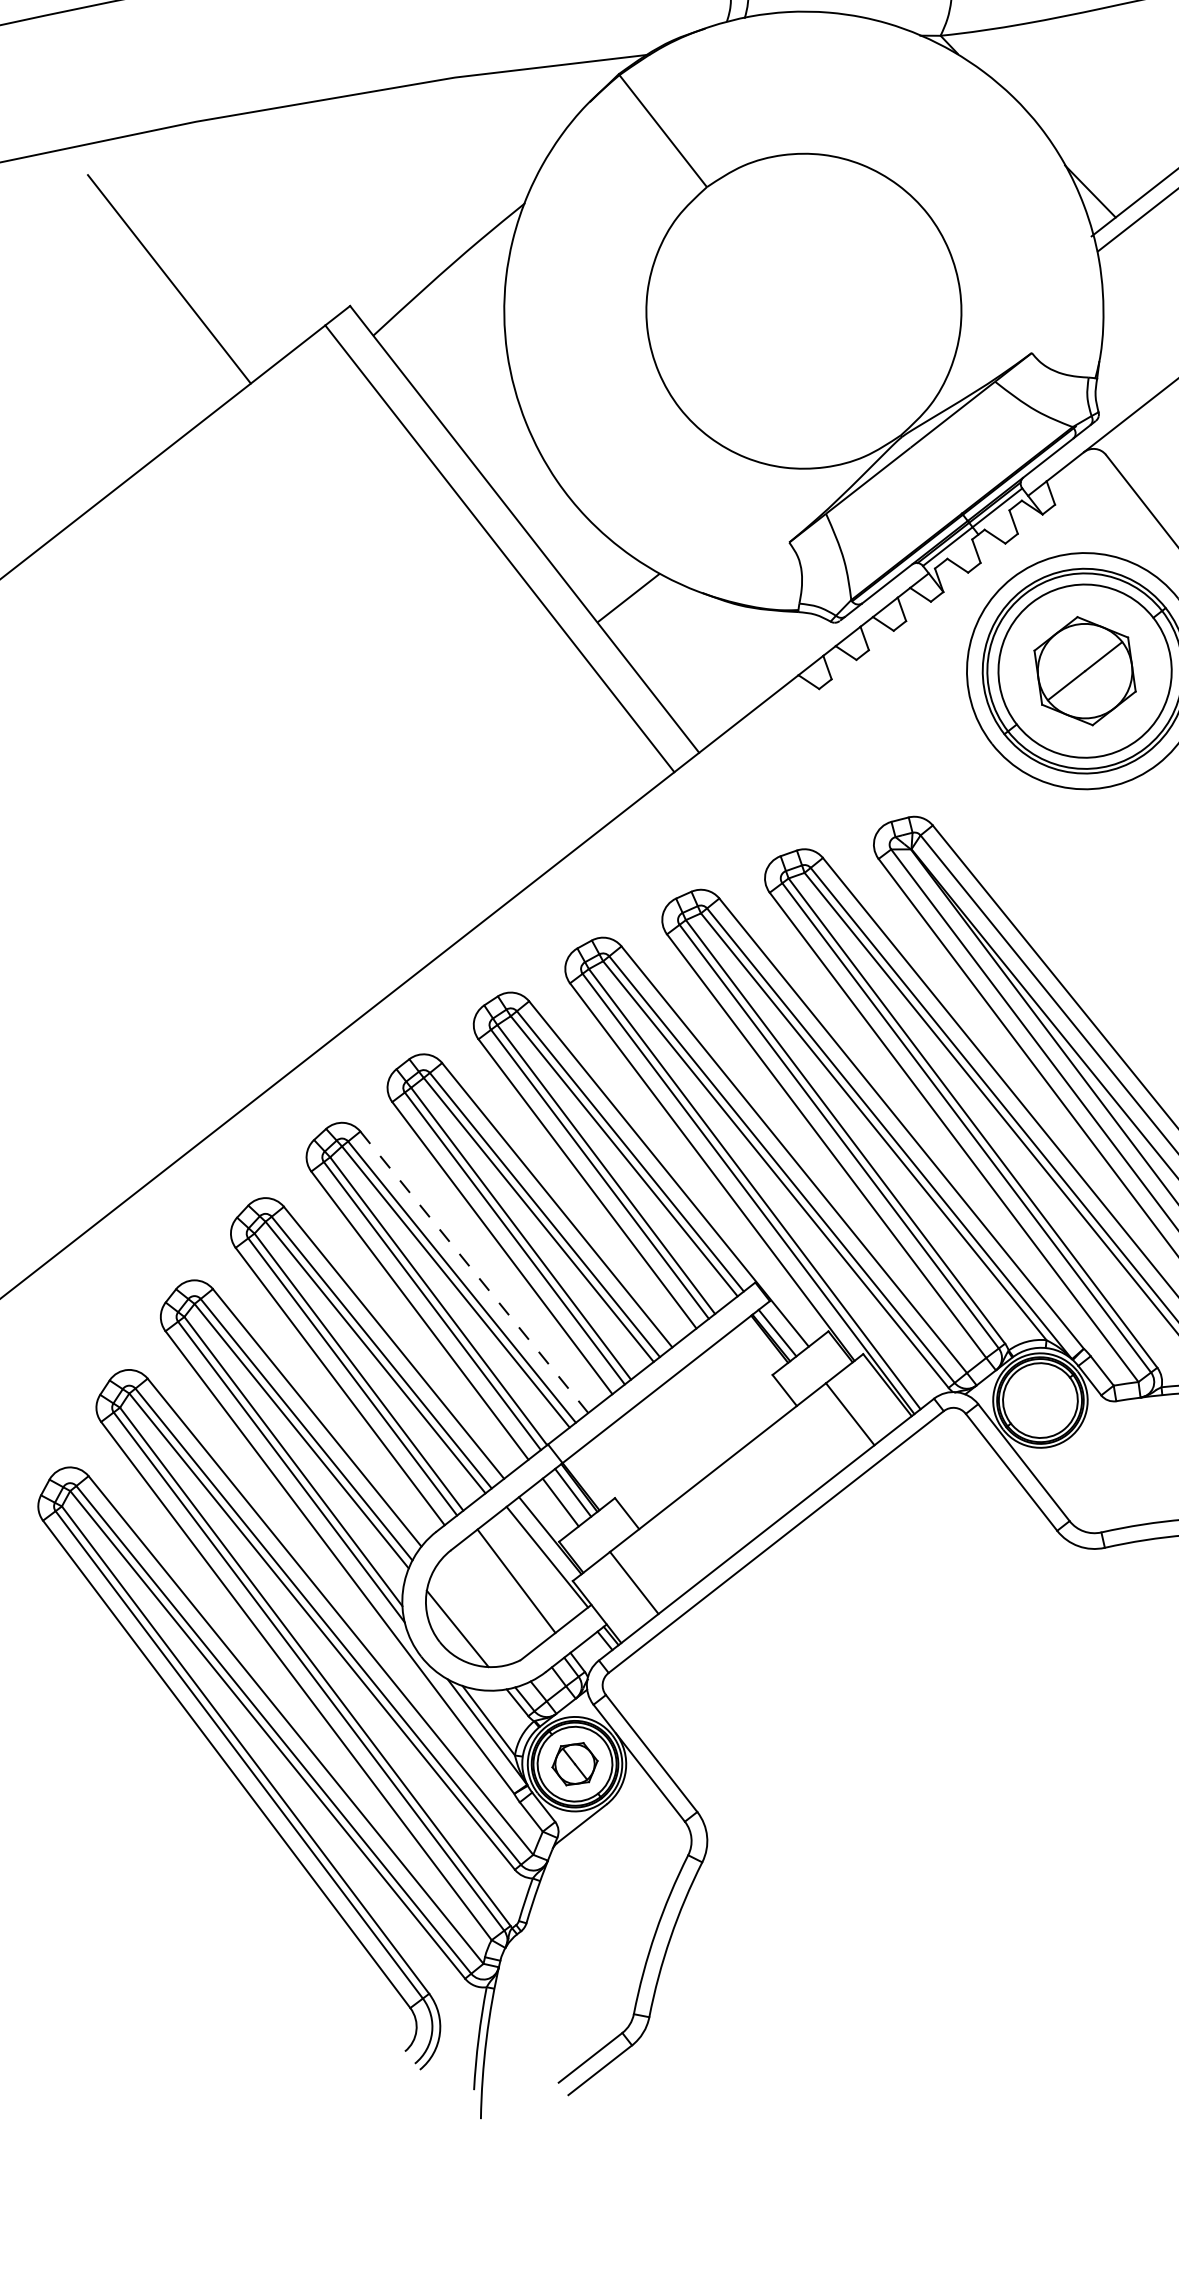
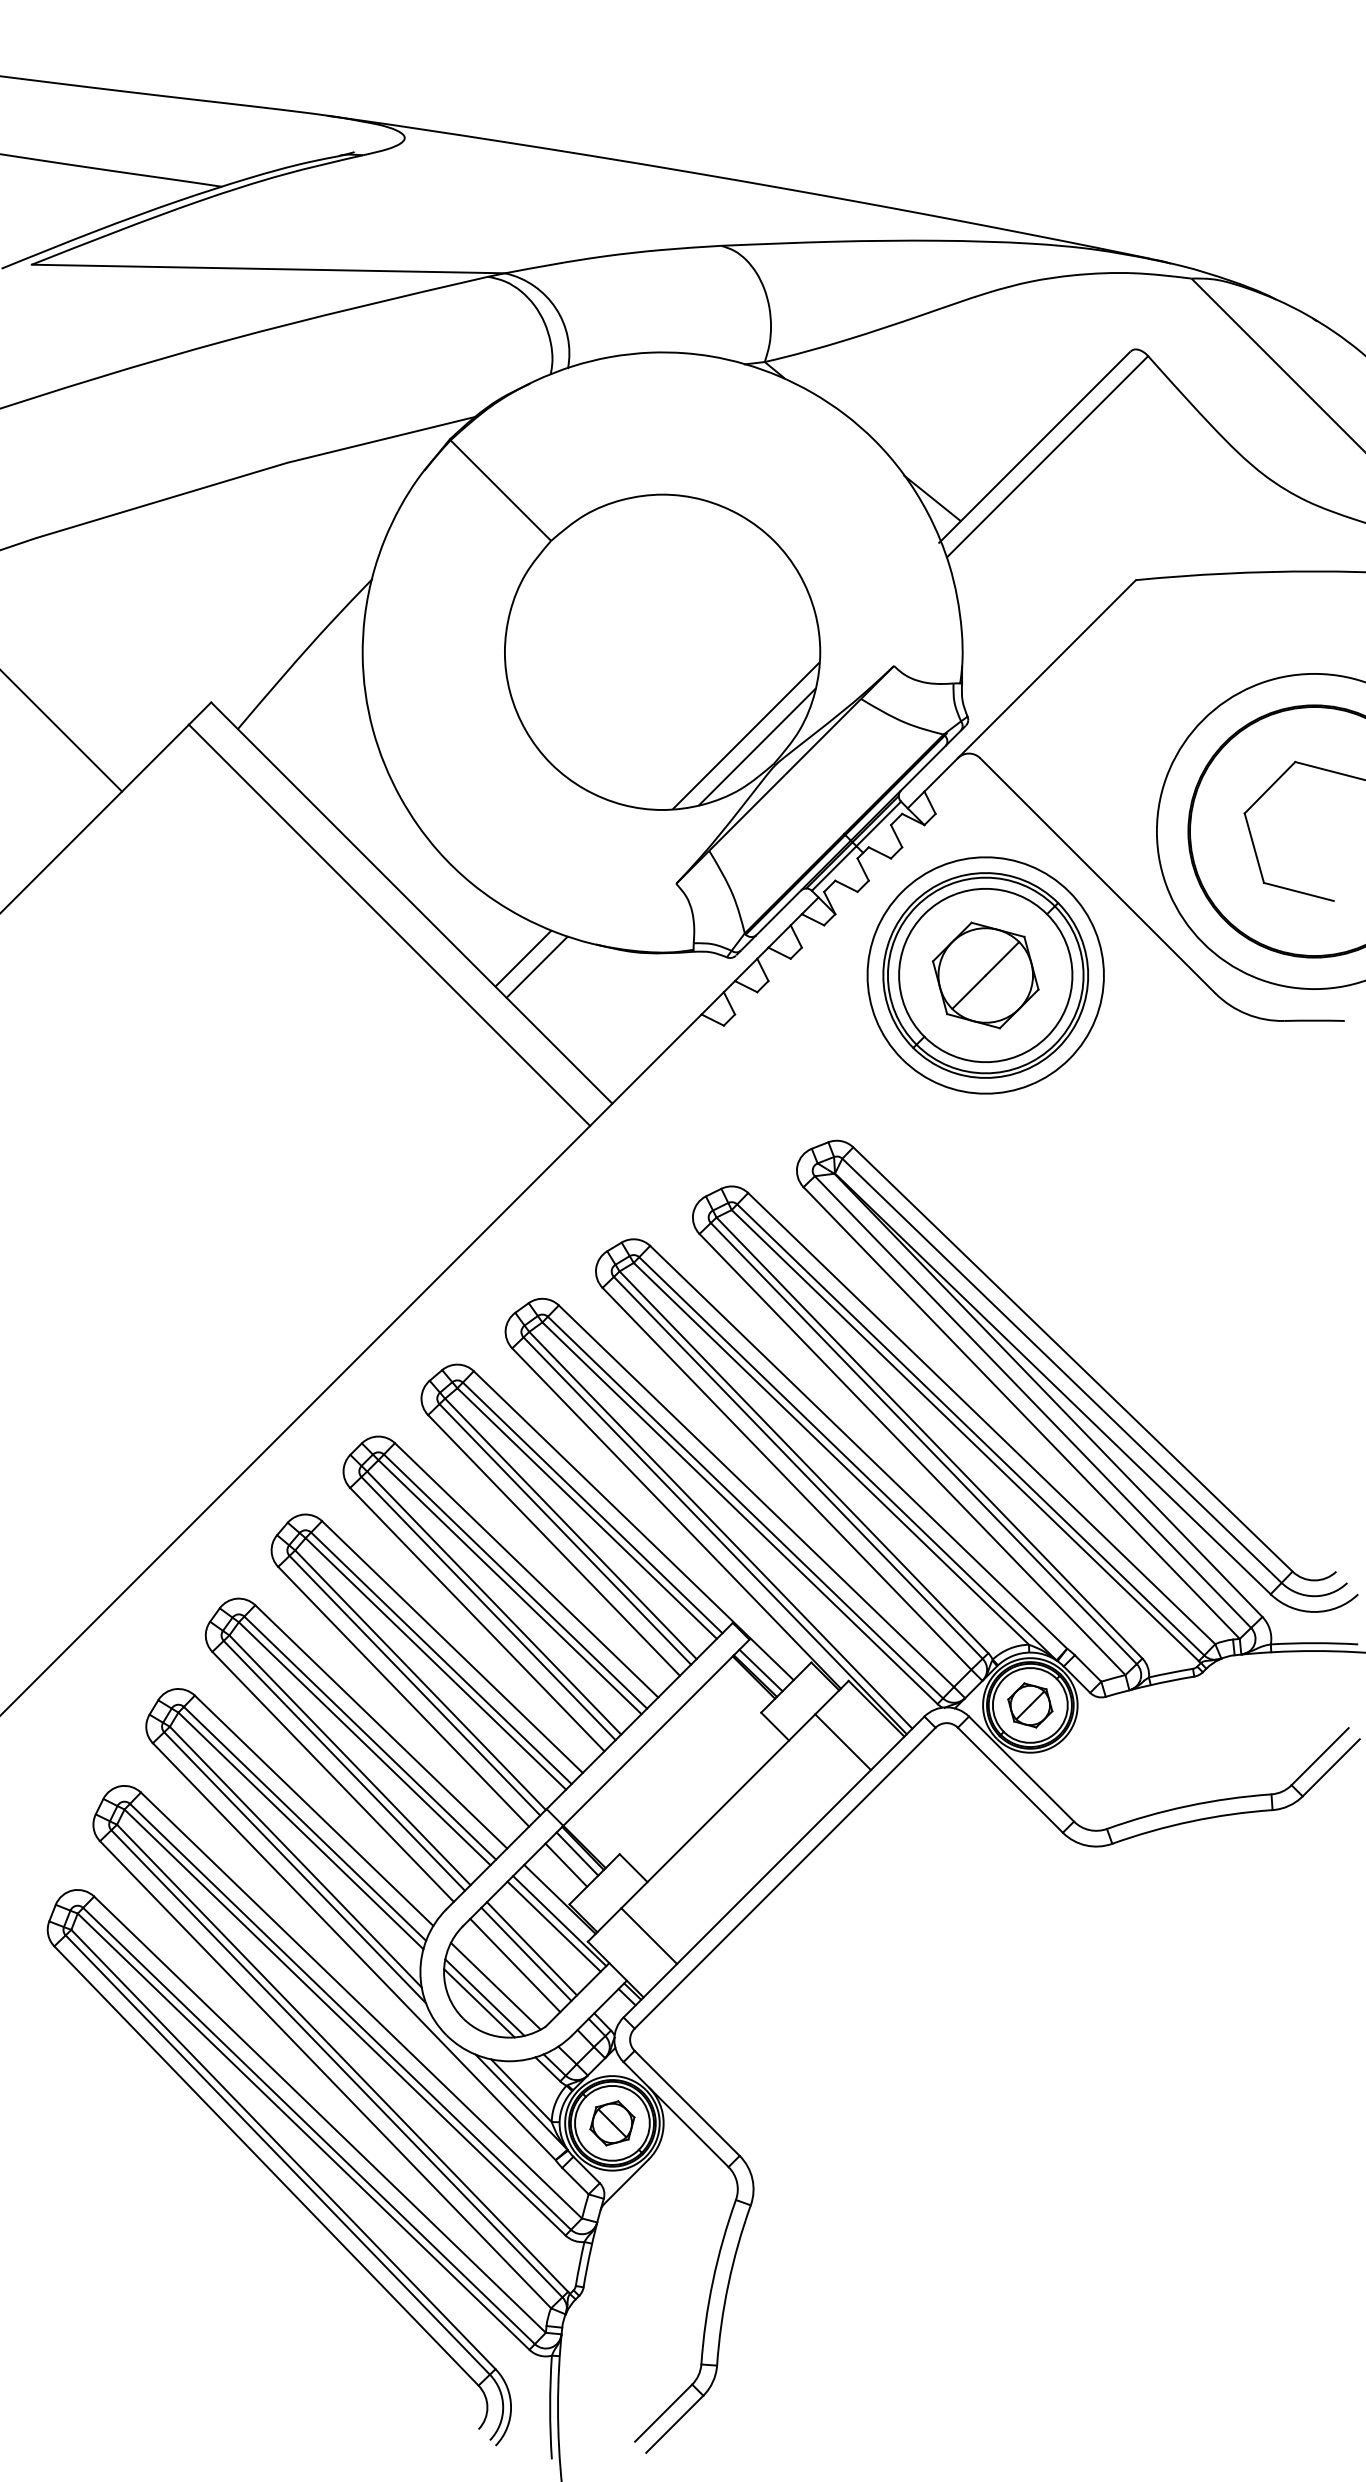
line: (876, 403) -> (745, 735), added
line: (886, 416) -> (757, 746), added
line: (640, 608) -> (536, 967), added
line: (474, 1272) -> (452, 1647), dashed -> solid
part: (1040, 1400) -> (1030, 1705), added
line: (540, 1561) -> (553, 1926), added
line: (510, 1585) -> (526, 1953), added
line: (498, 1595) -> (515, 1965), added
line: (475, 1613) -> (495, 1985), added
line: (463, 1623) -> (484, 1997), added

